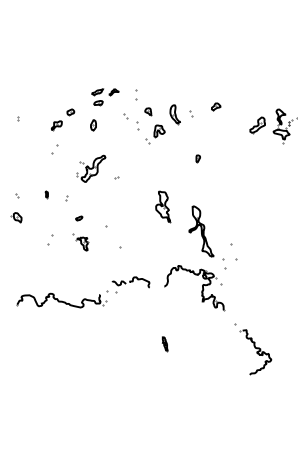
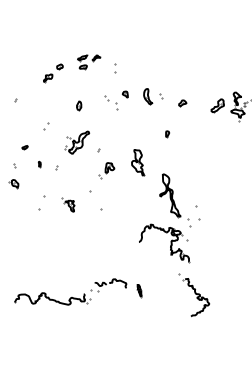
part: (136, 95) -> (115, 68), moved
part: (105, 97) -> (89, 62), moved
part: (215, 107) -> (182, 103), moved
part: (63, 120) -> (53, 73), moved
part: (155, 134) -> (106, 170), moved
part: (163, 206) -> (138, 162), moved
part: (78, 218) -> (24, 147), moved
part: (50, 239) -> (42, 202), size x1.6
part: (83, 291) -> (70, 291), moved
part: (253, 349) -> (194, 295), moved

